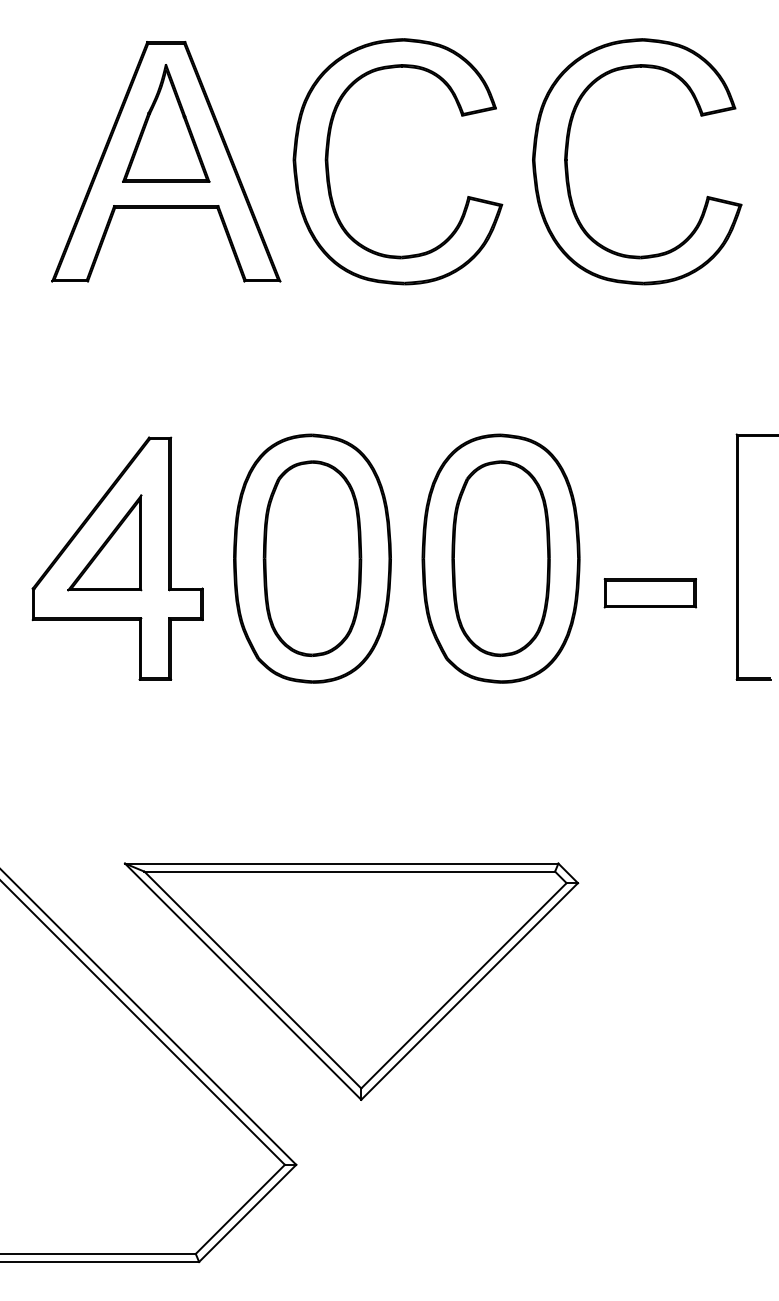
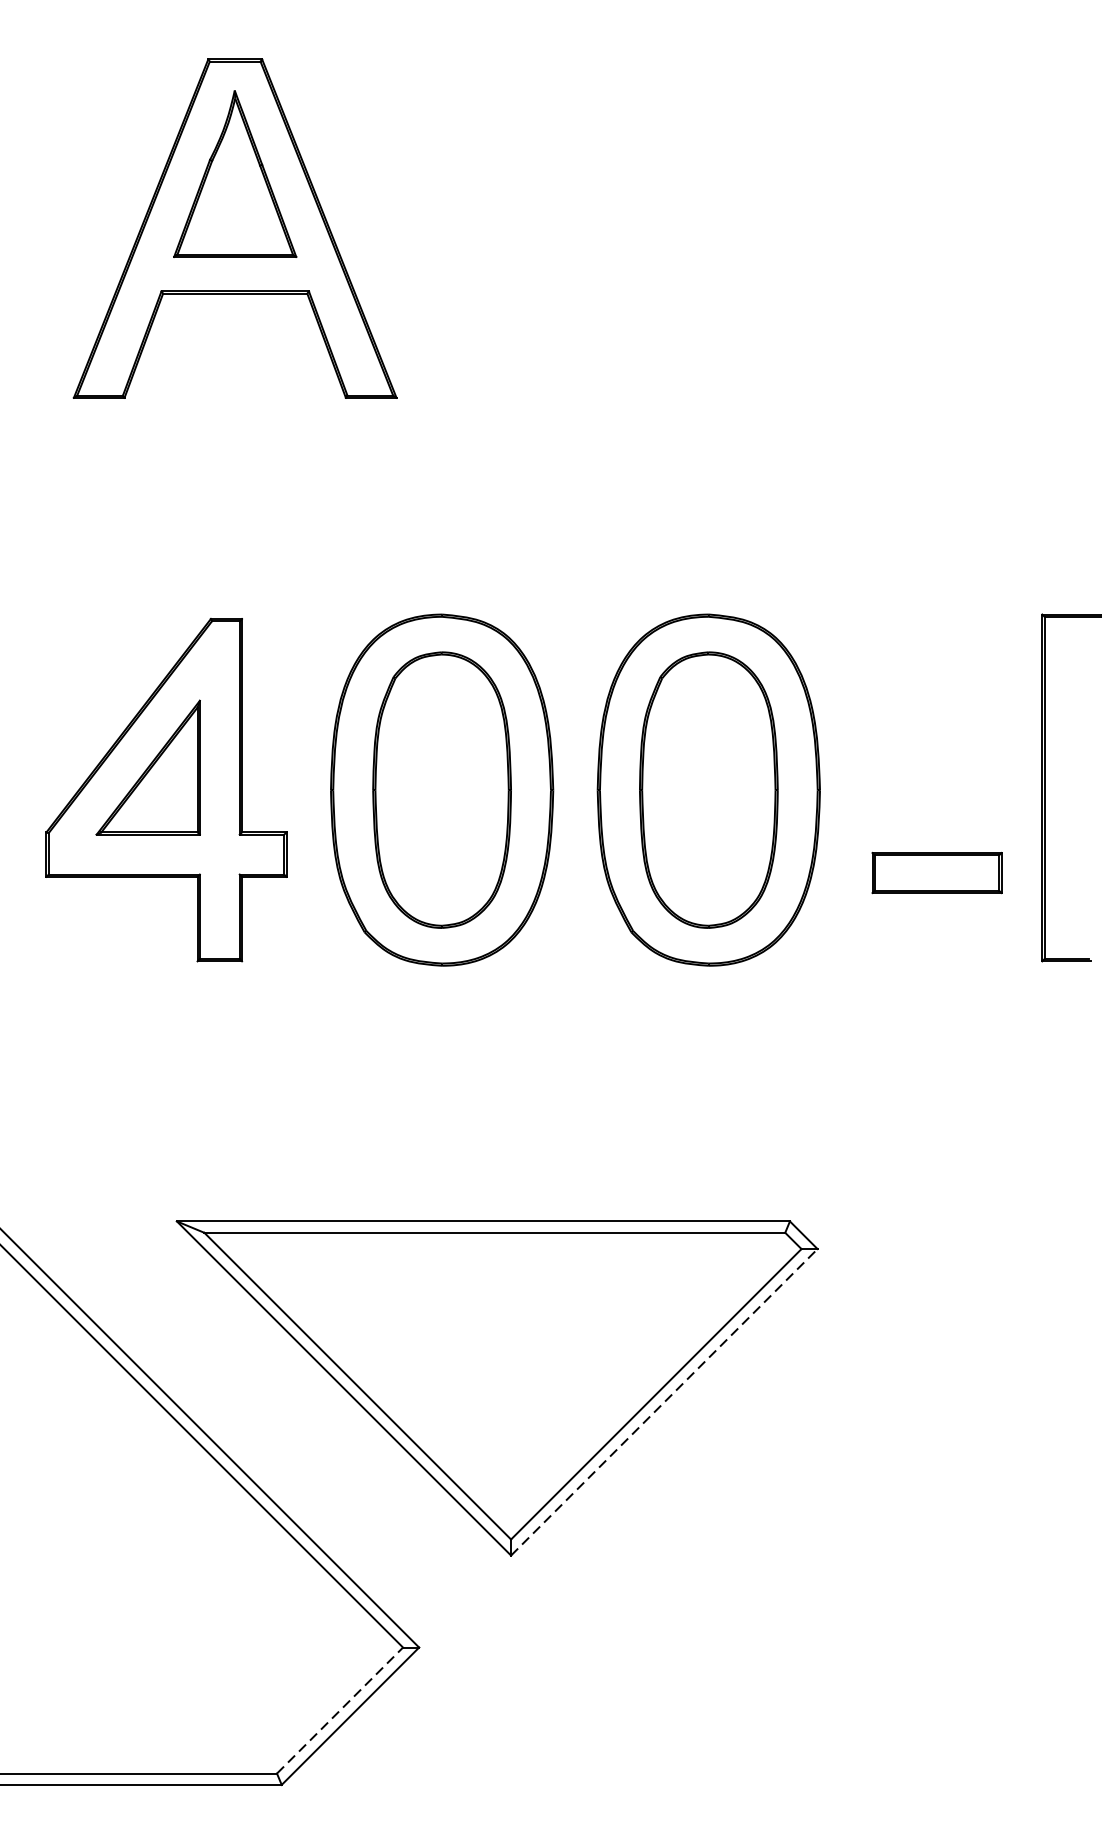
part: (568, 168) -> (804, 238), removed
part: (329, 171) -> (466, 242), removed
part: (650, 593) -> (937, 873), moved
line: (469, 991) -> (664, 1402), solid -> dashed
line: (240, 1209) -> (340, 1710), solid -> dashed

